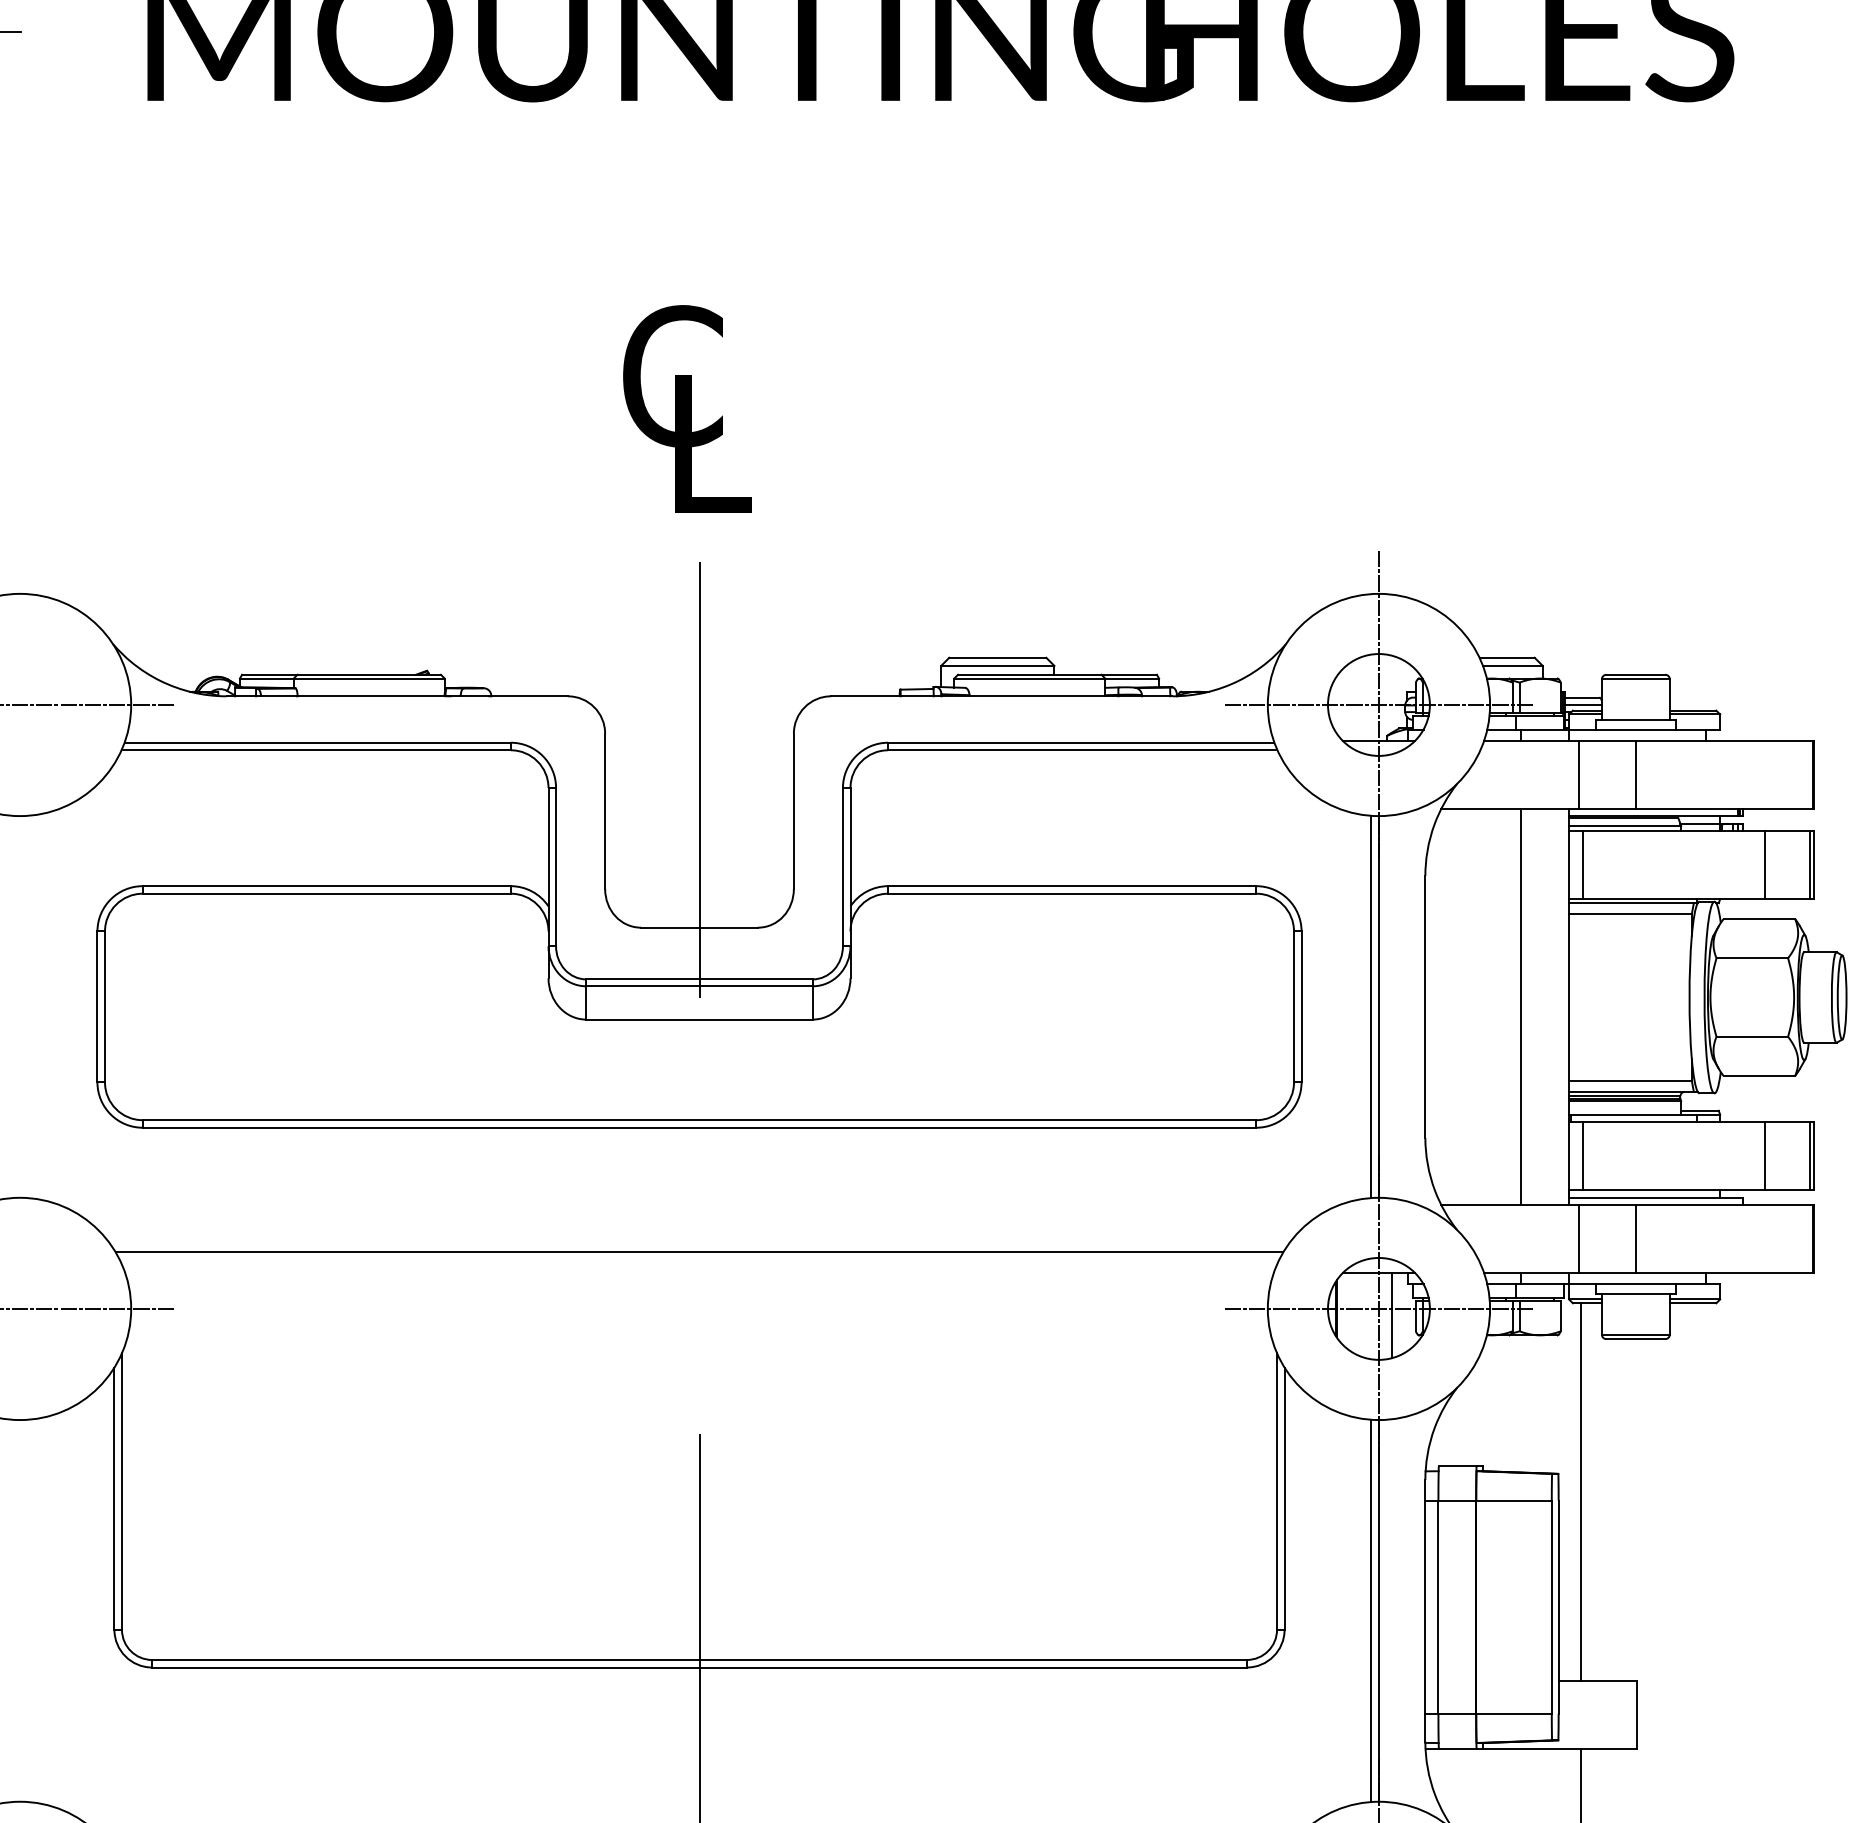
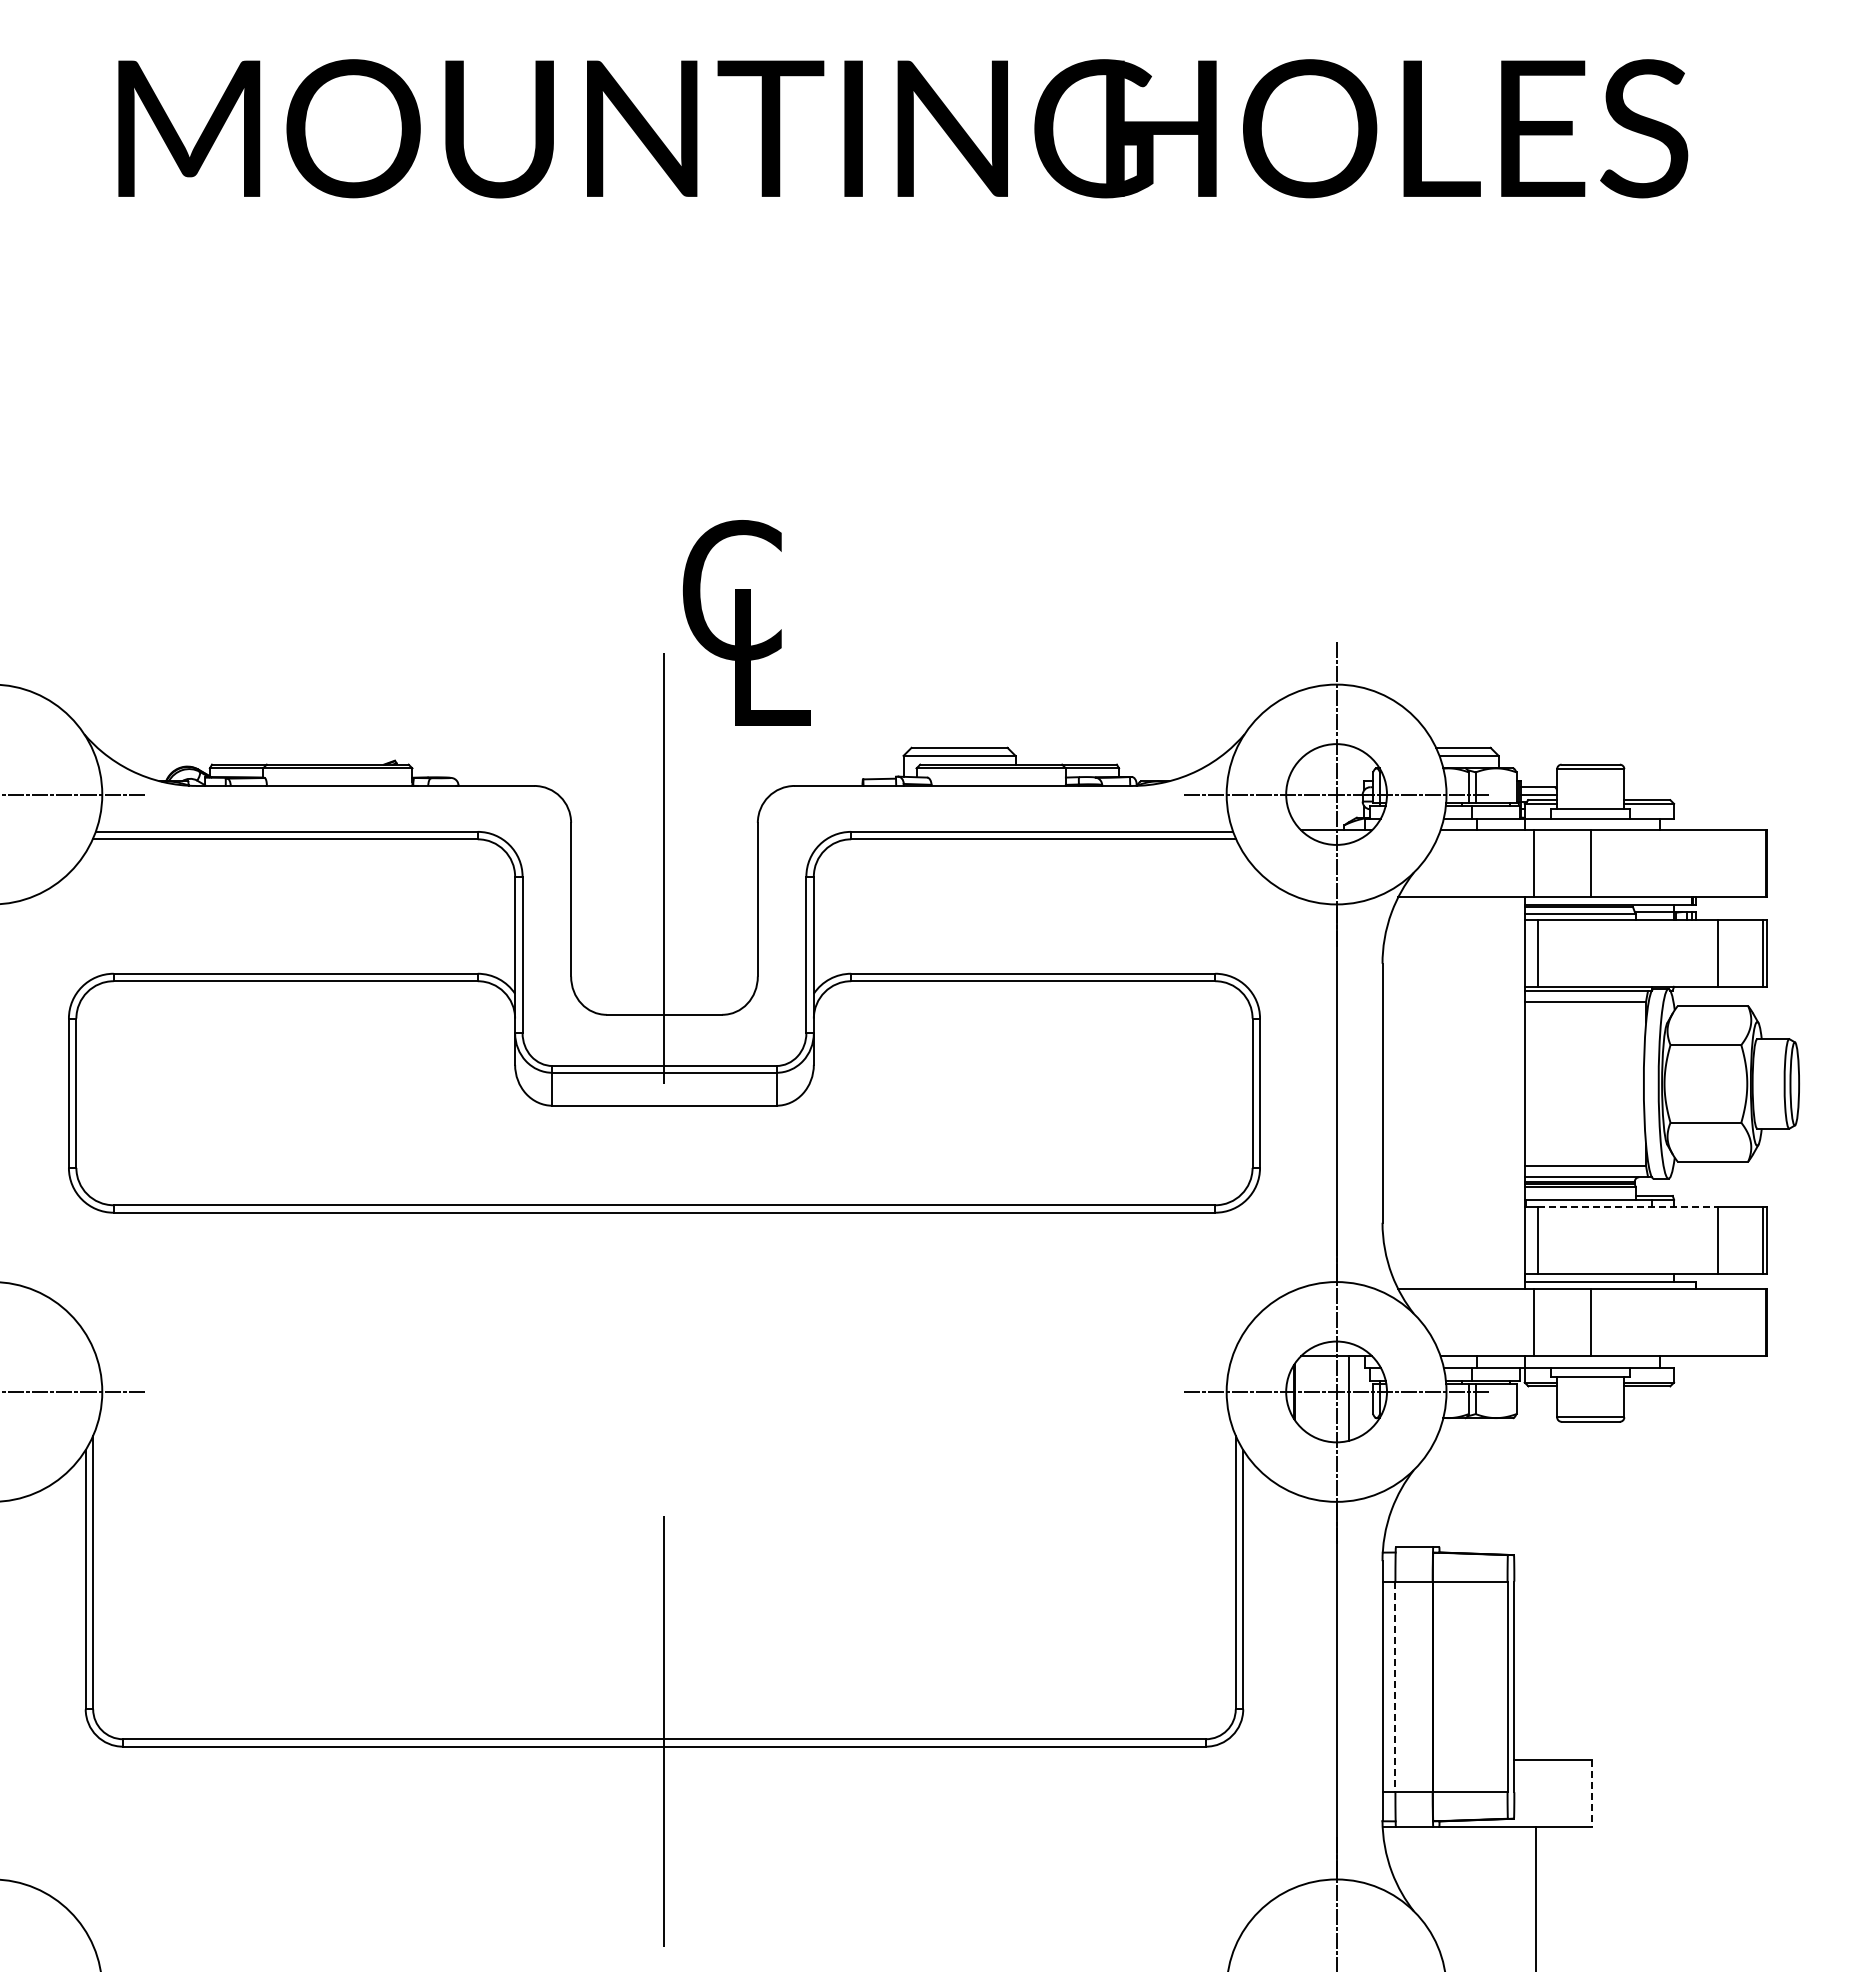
text: (687, 408) -> (746, 622), moved
line: (1371, 1007) -> (1329, 1093), removed
line: (1520, 1007) -> (1476, 1093), removed
line: (1674, 1122) -> (1628, 1207), solid -> dashed
line: (699, 1251) -> (664, 1335), removed
line: (1581, 1491) -> (1536, 1572), removed
line: (1438, 1607) -> (1395, 1687), solid -> dashed
line: (1371, 1610) -> (1329, 1690), removed
line: (1637, 1714) -> (1592, 1793), solid -> dashed

